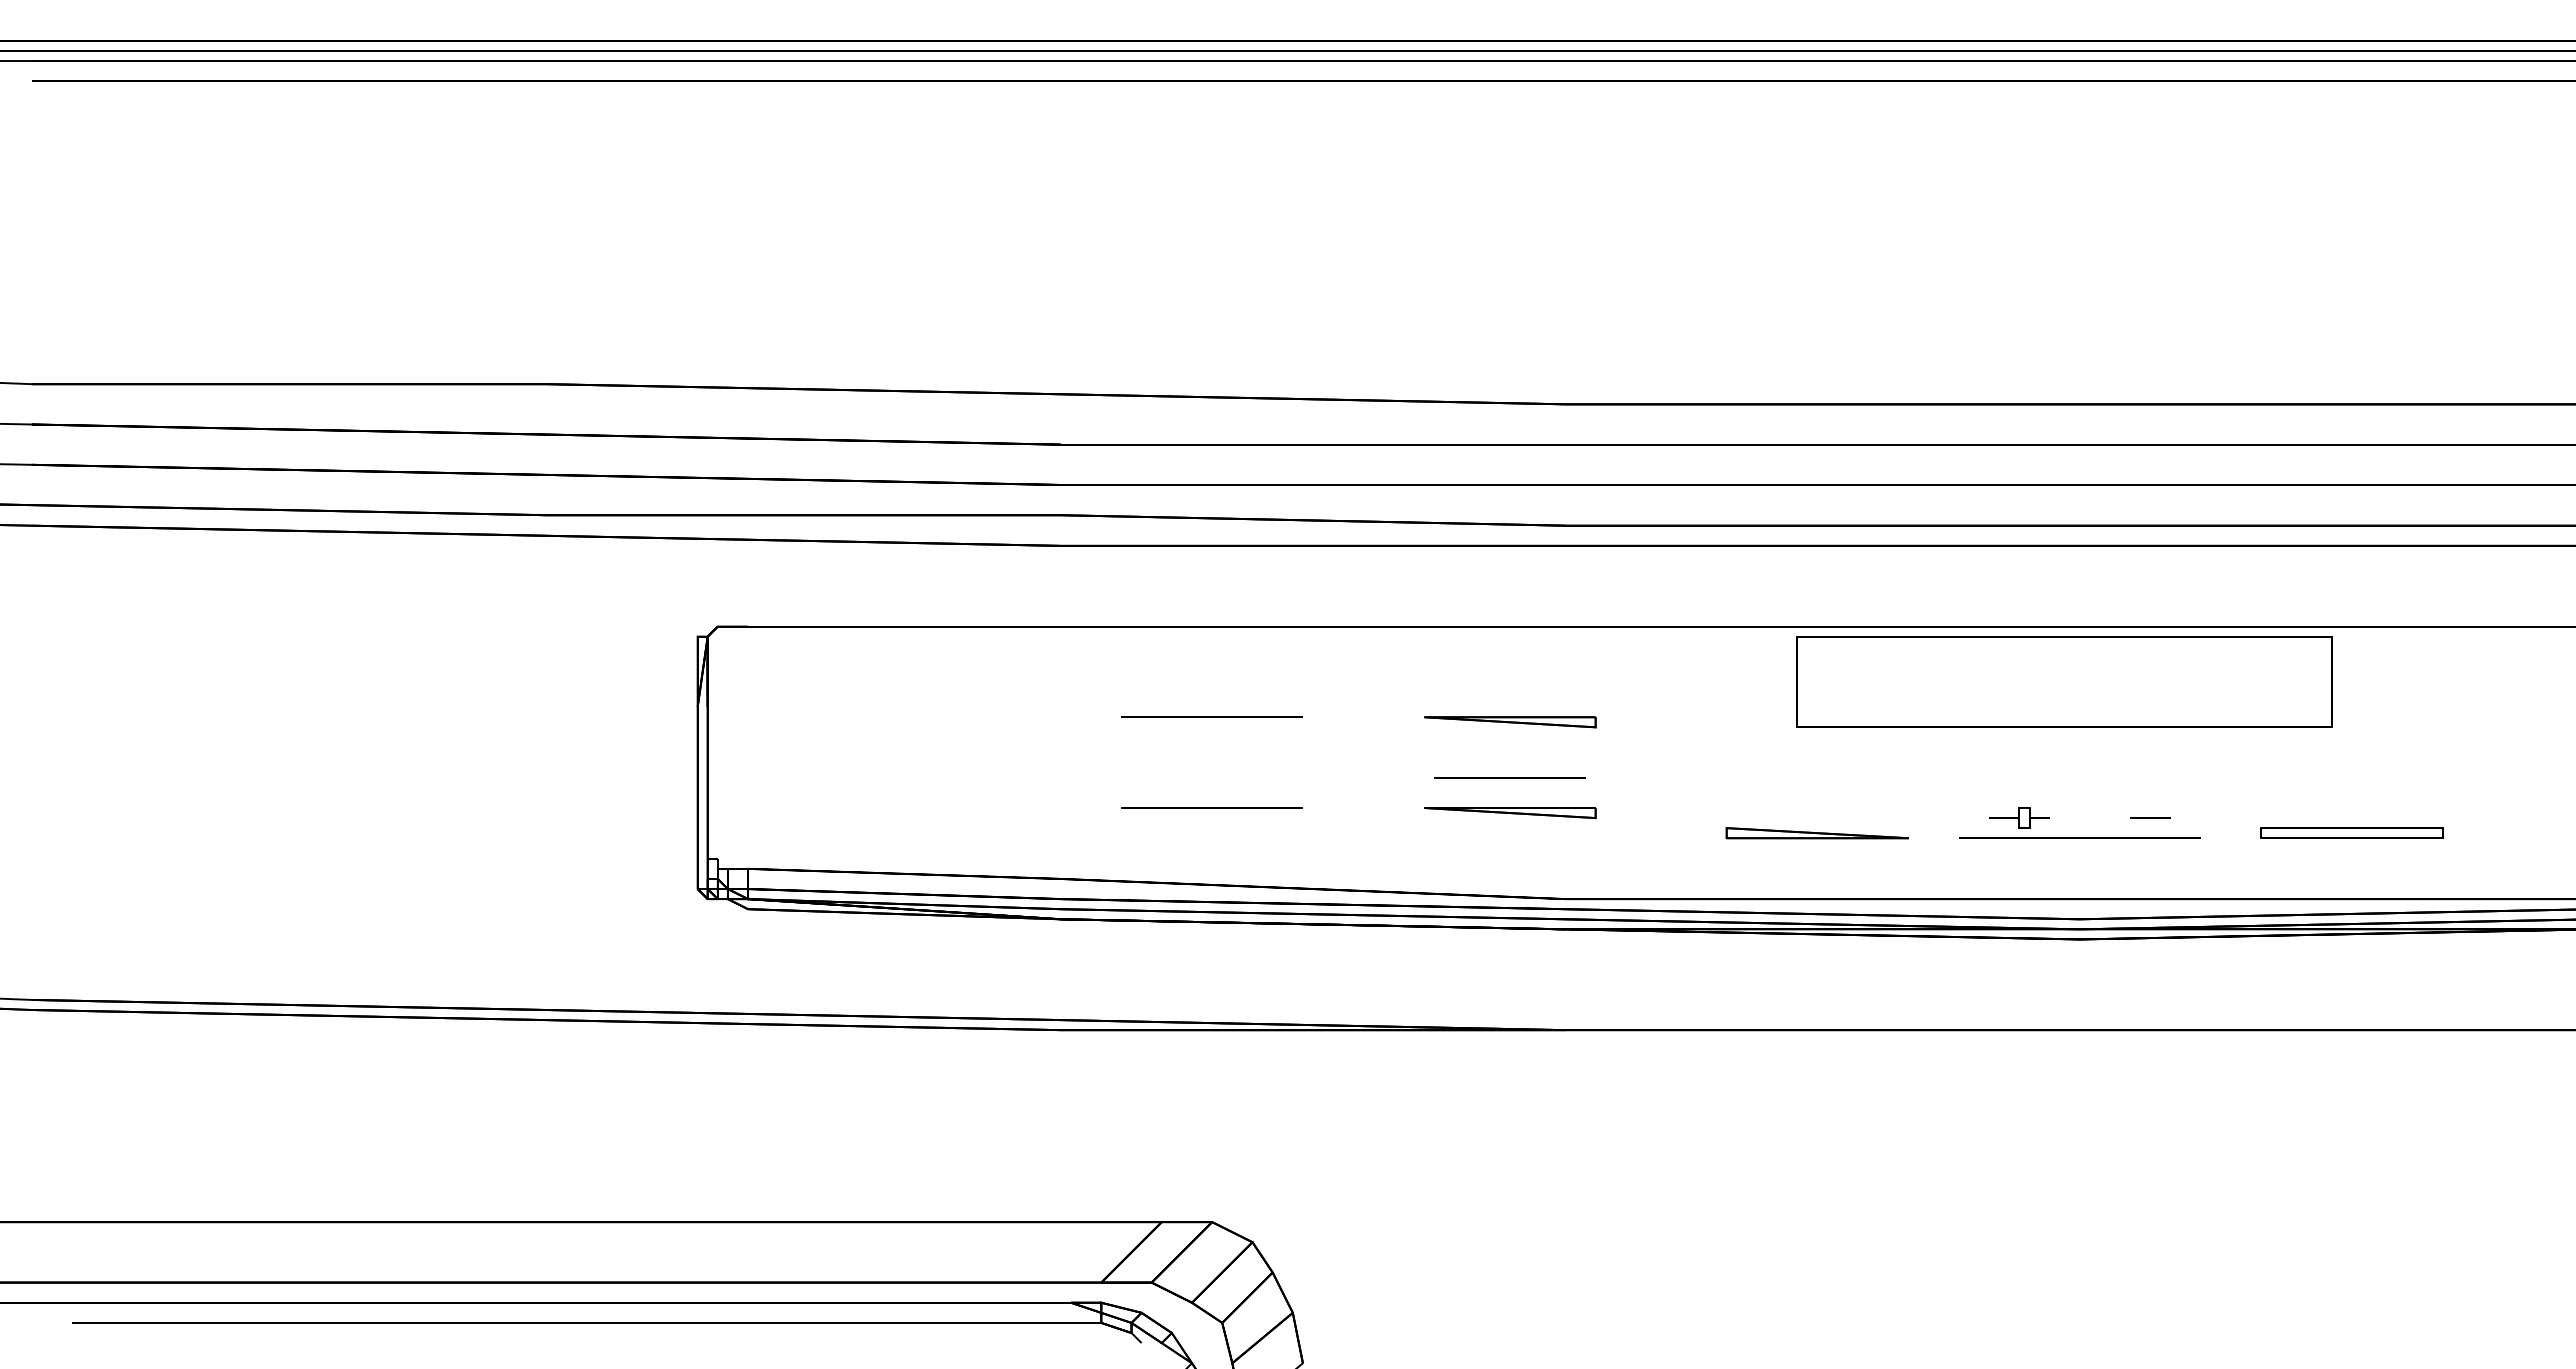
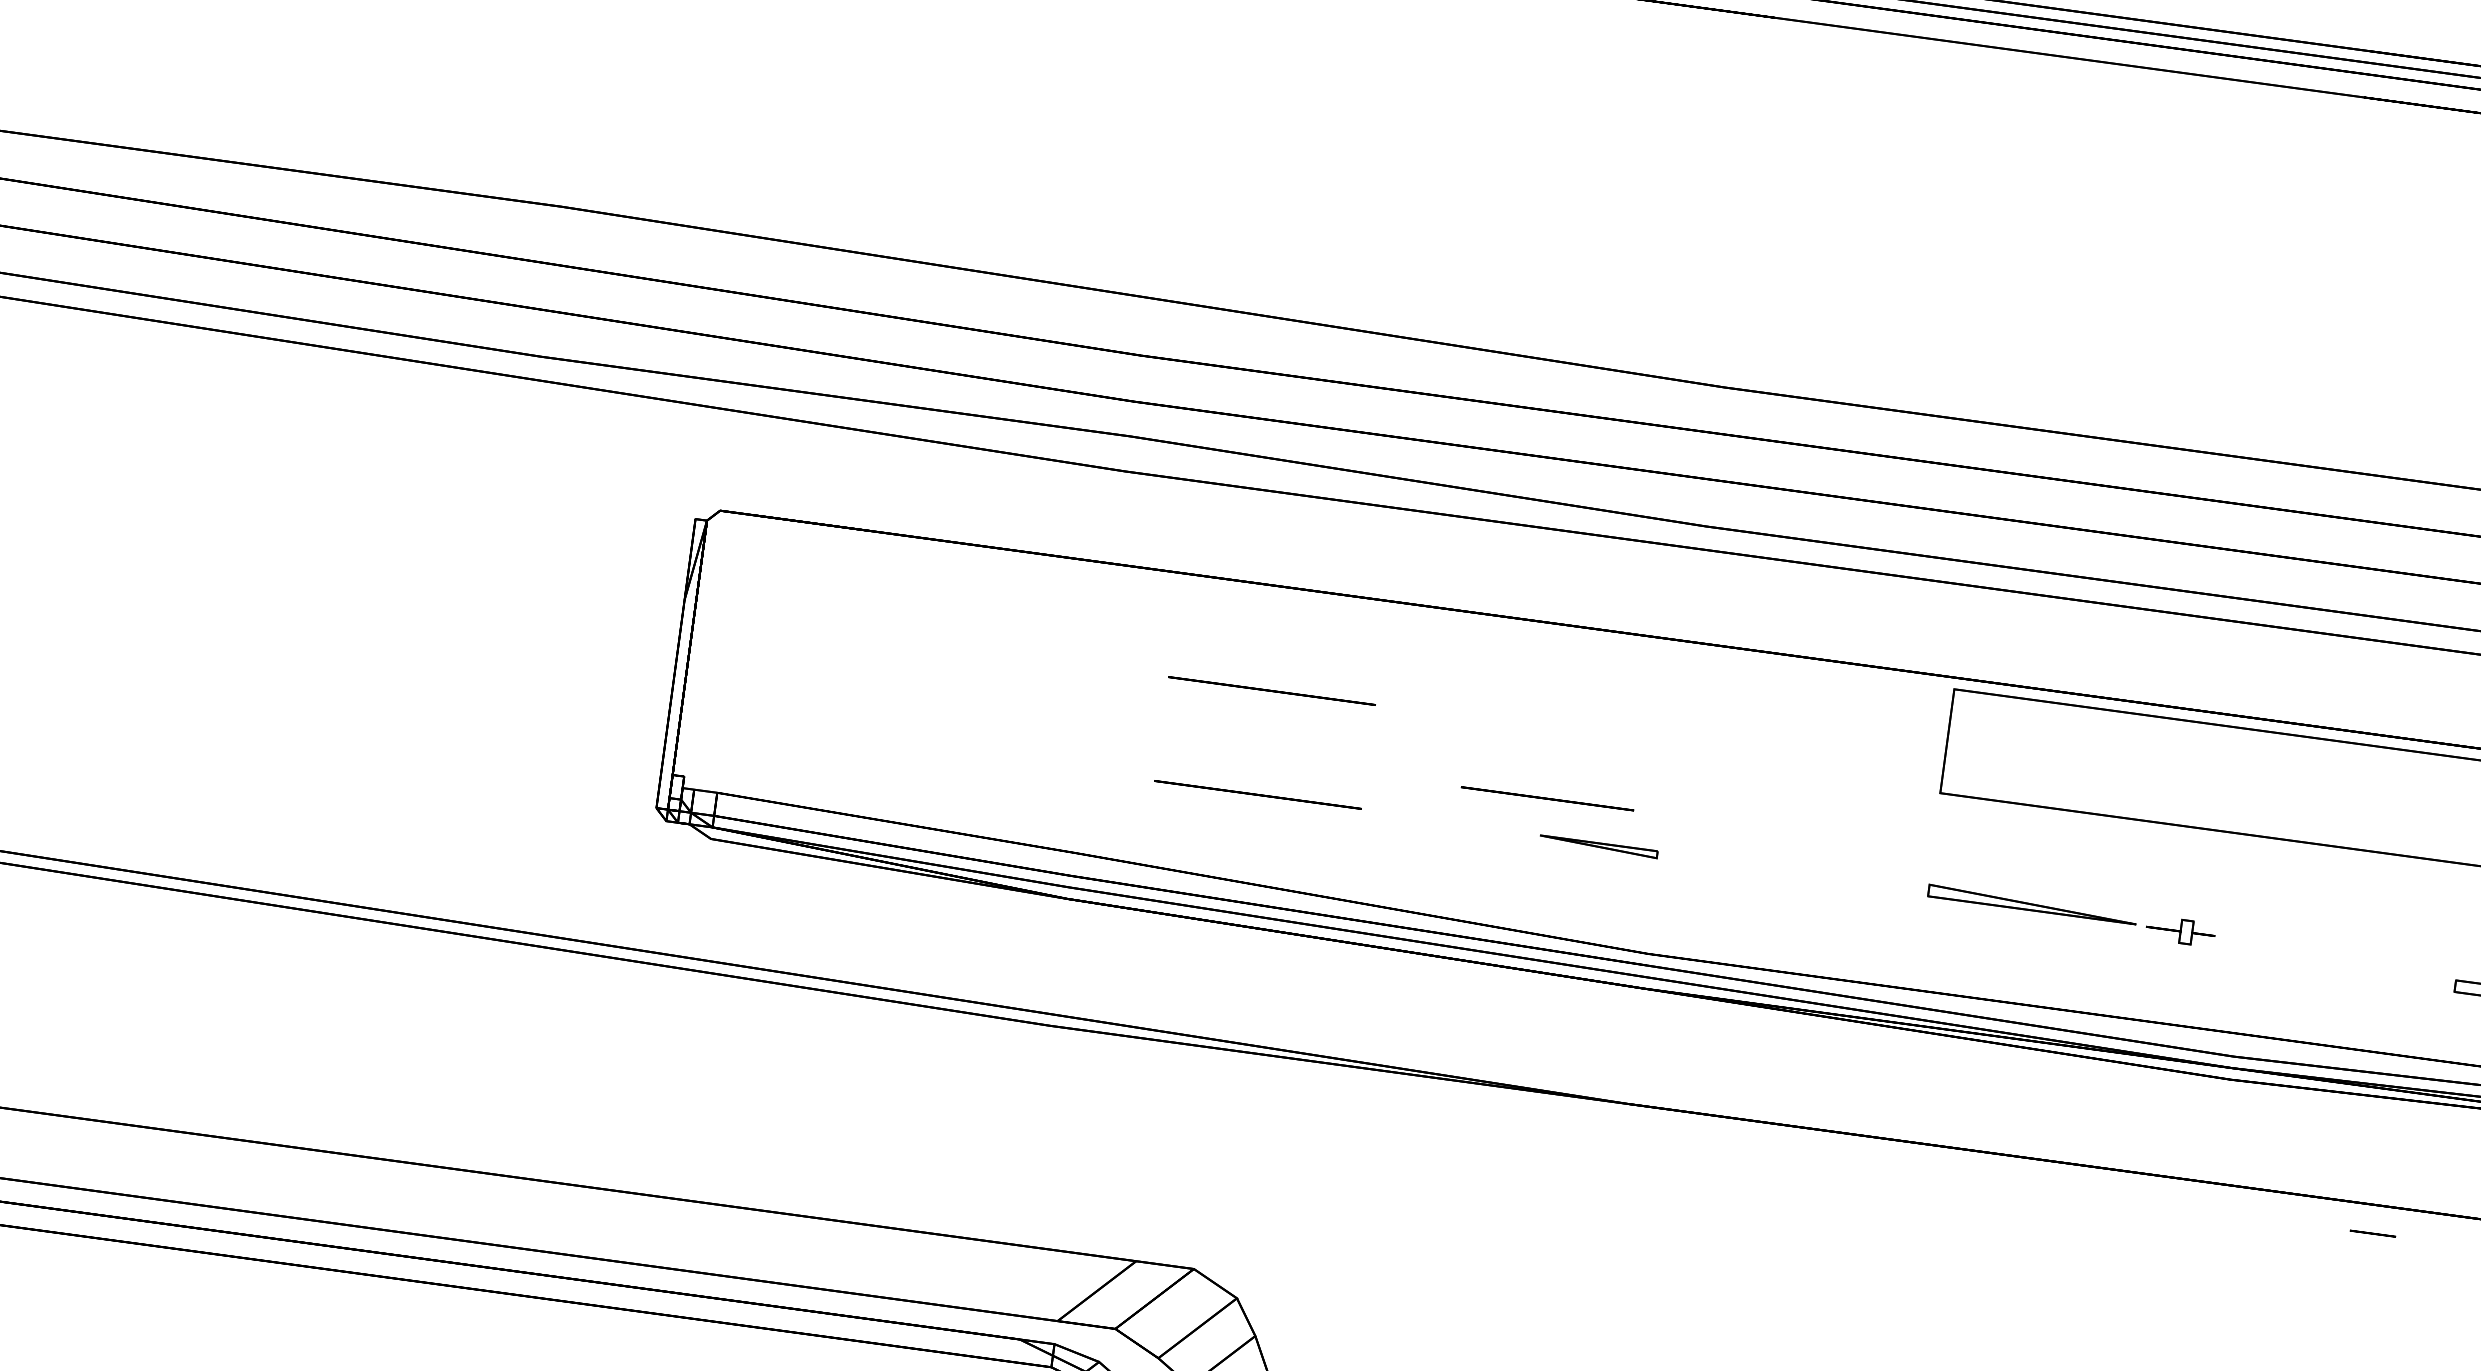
part: (1510, 722) -> (1612, 743), removed
line: (1509, 777) -> (1547, 798), moved
part: (1510, 812) -> (1598, 846), size x0.6
line: (2150, 817) -> (2373, 1233), moved
part: (1816, 833) -> (2031, 904), moved
line: (2079, 837) -> (2246, 962), removed

